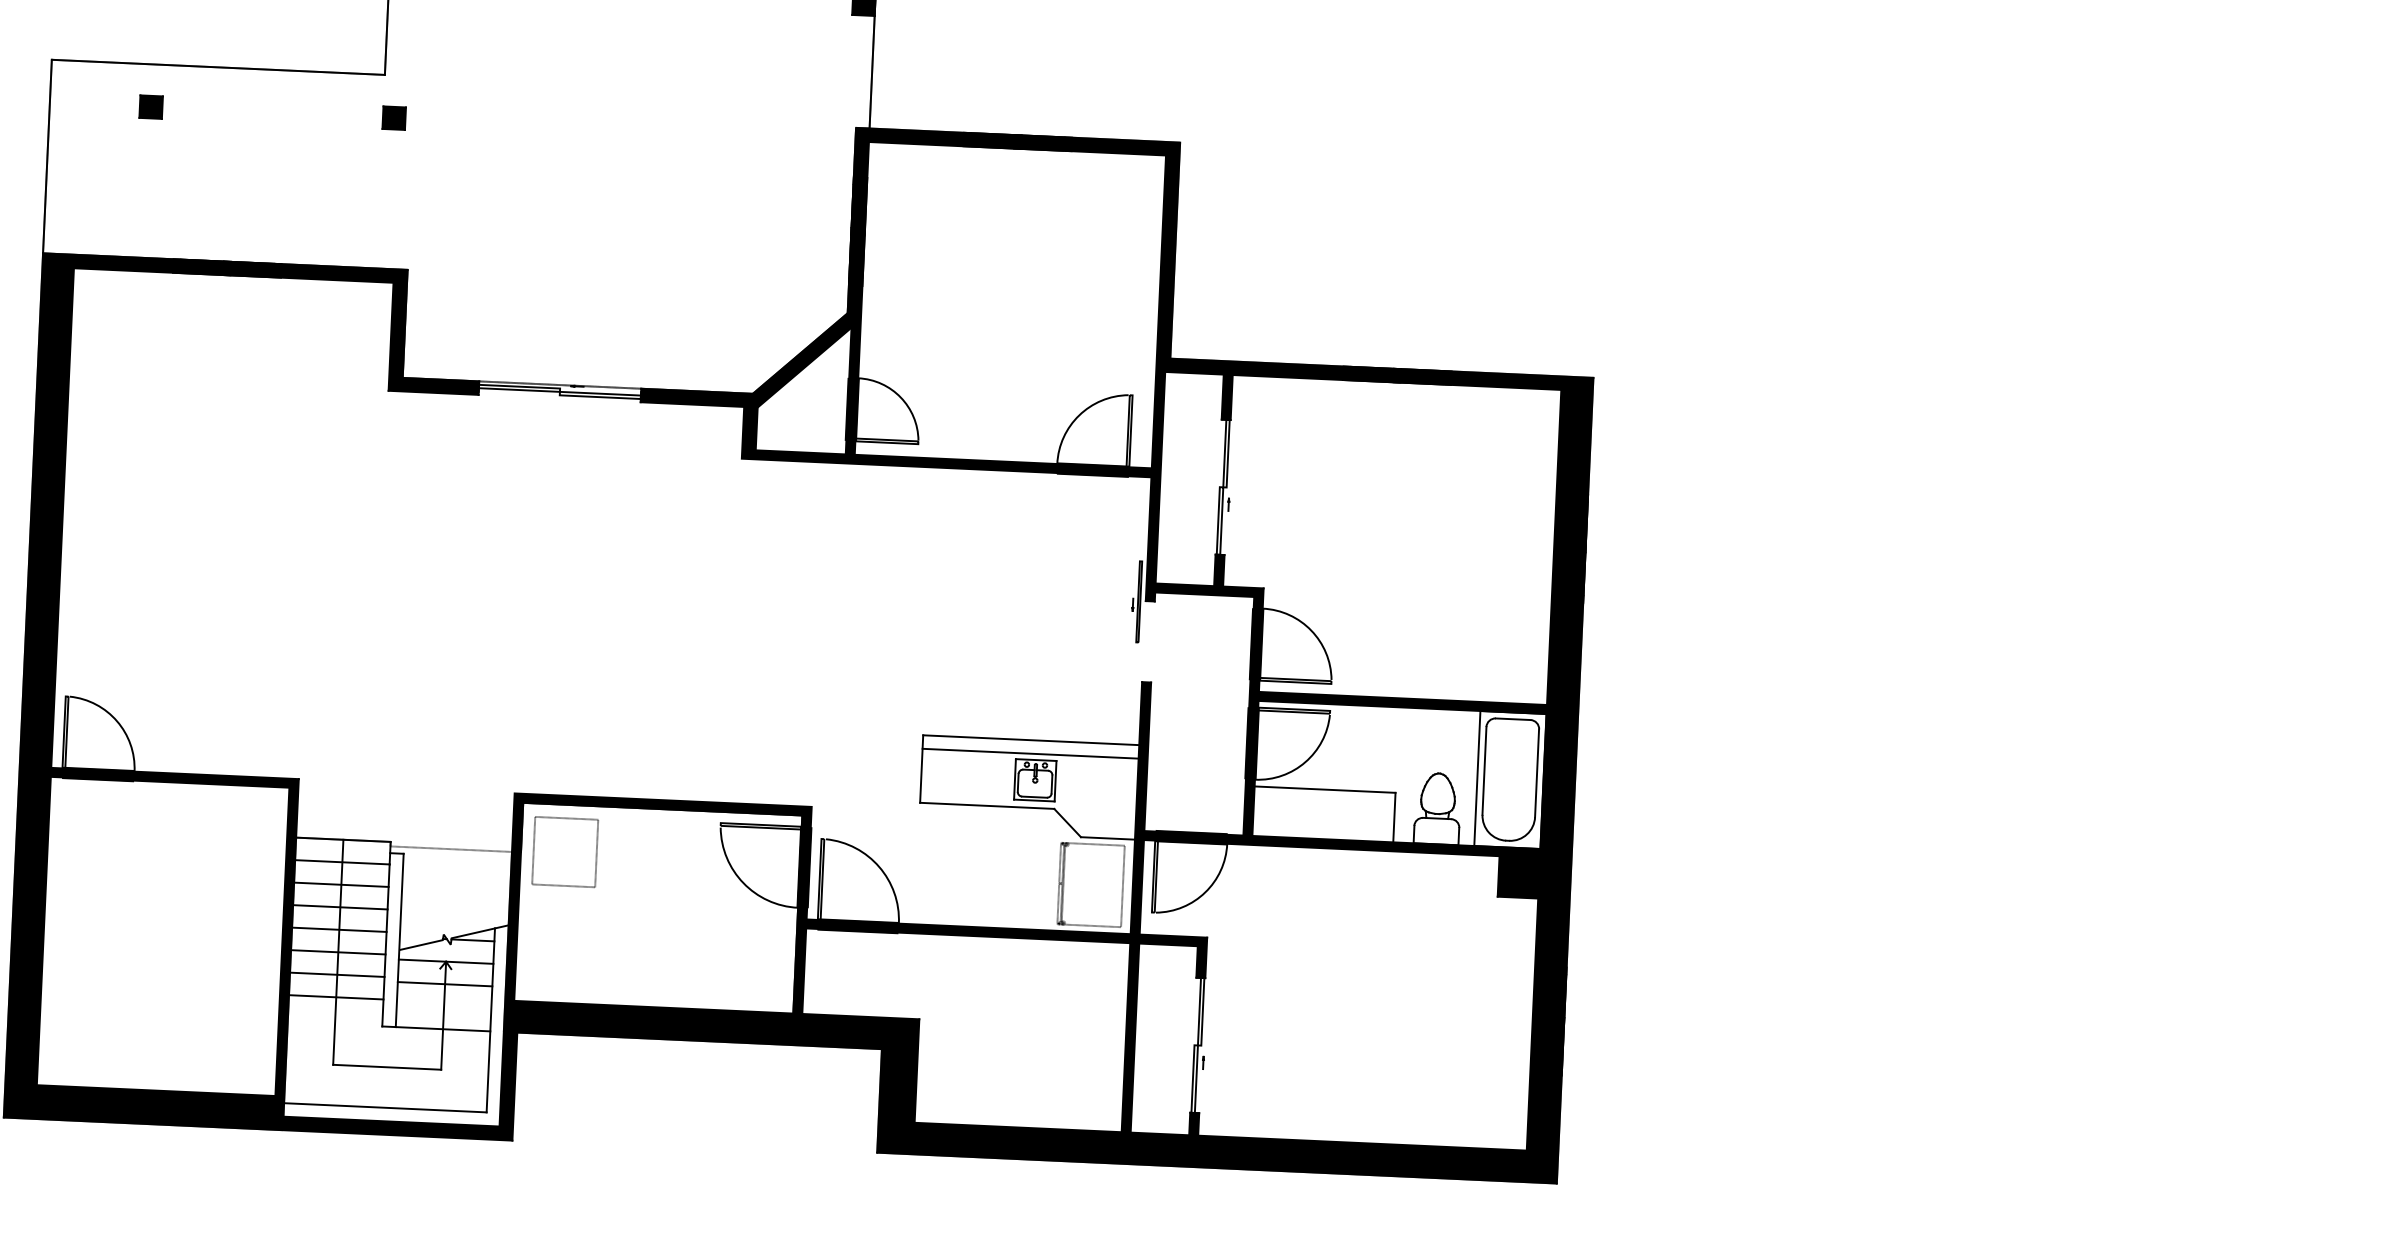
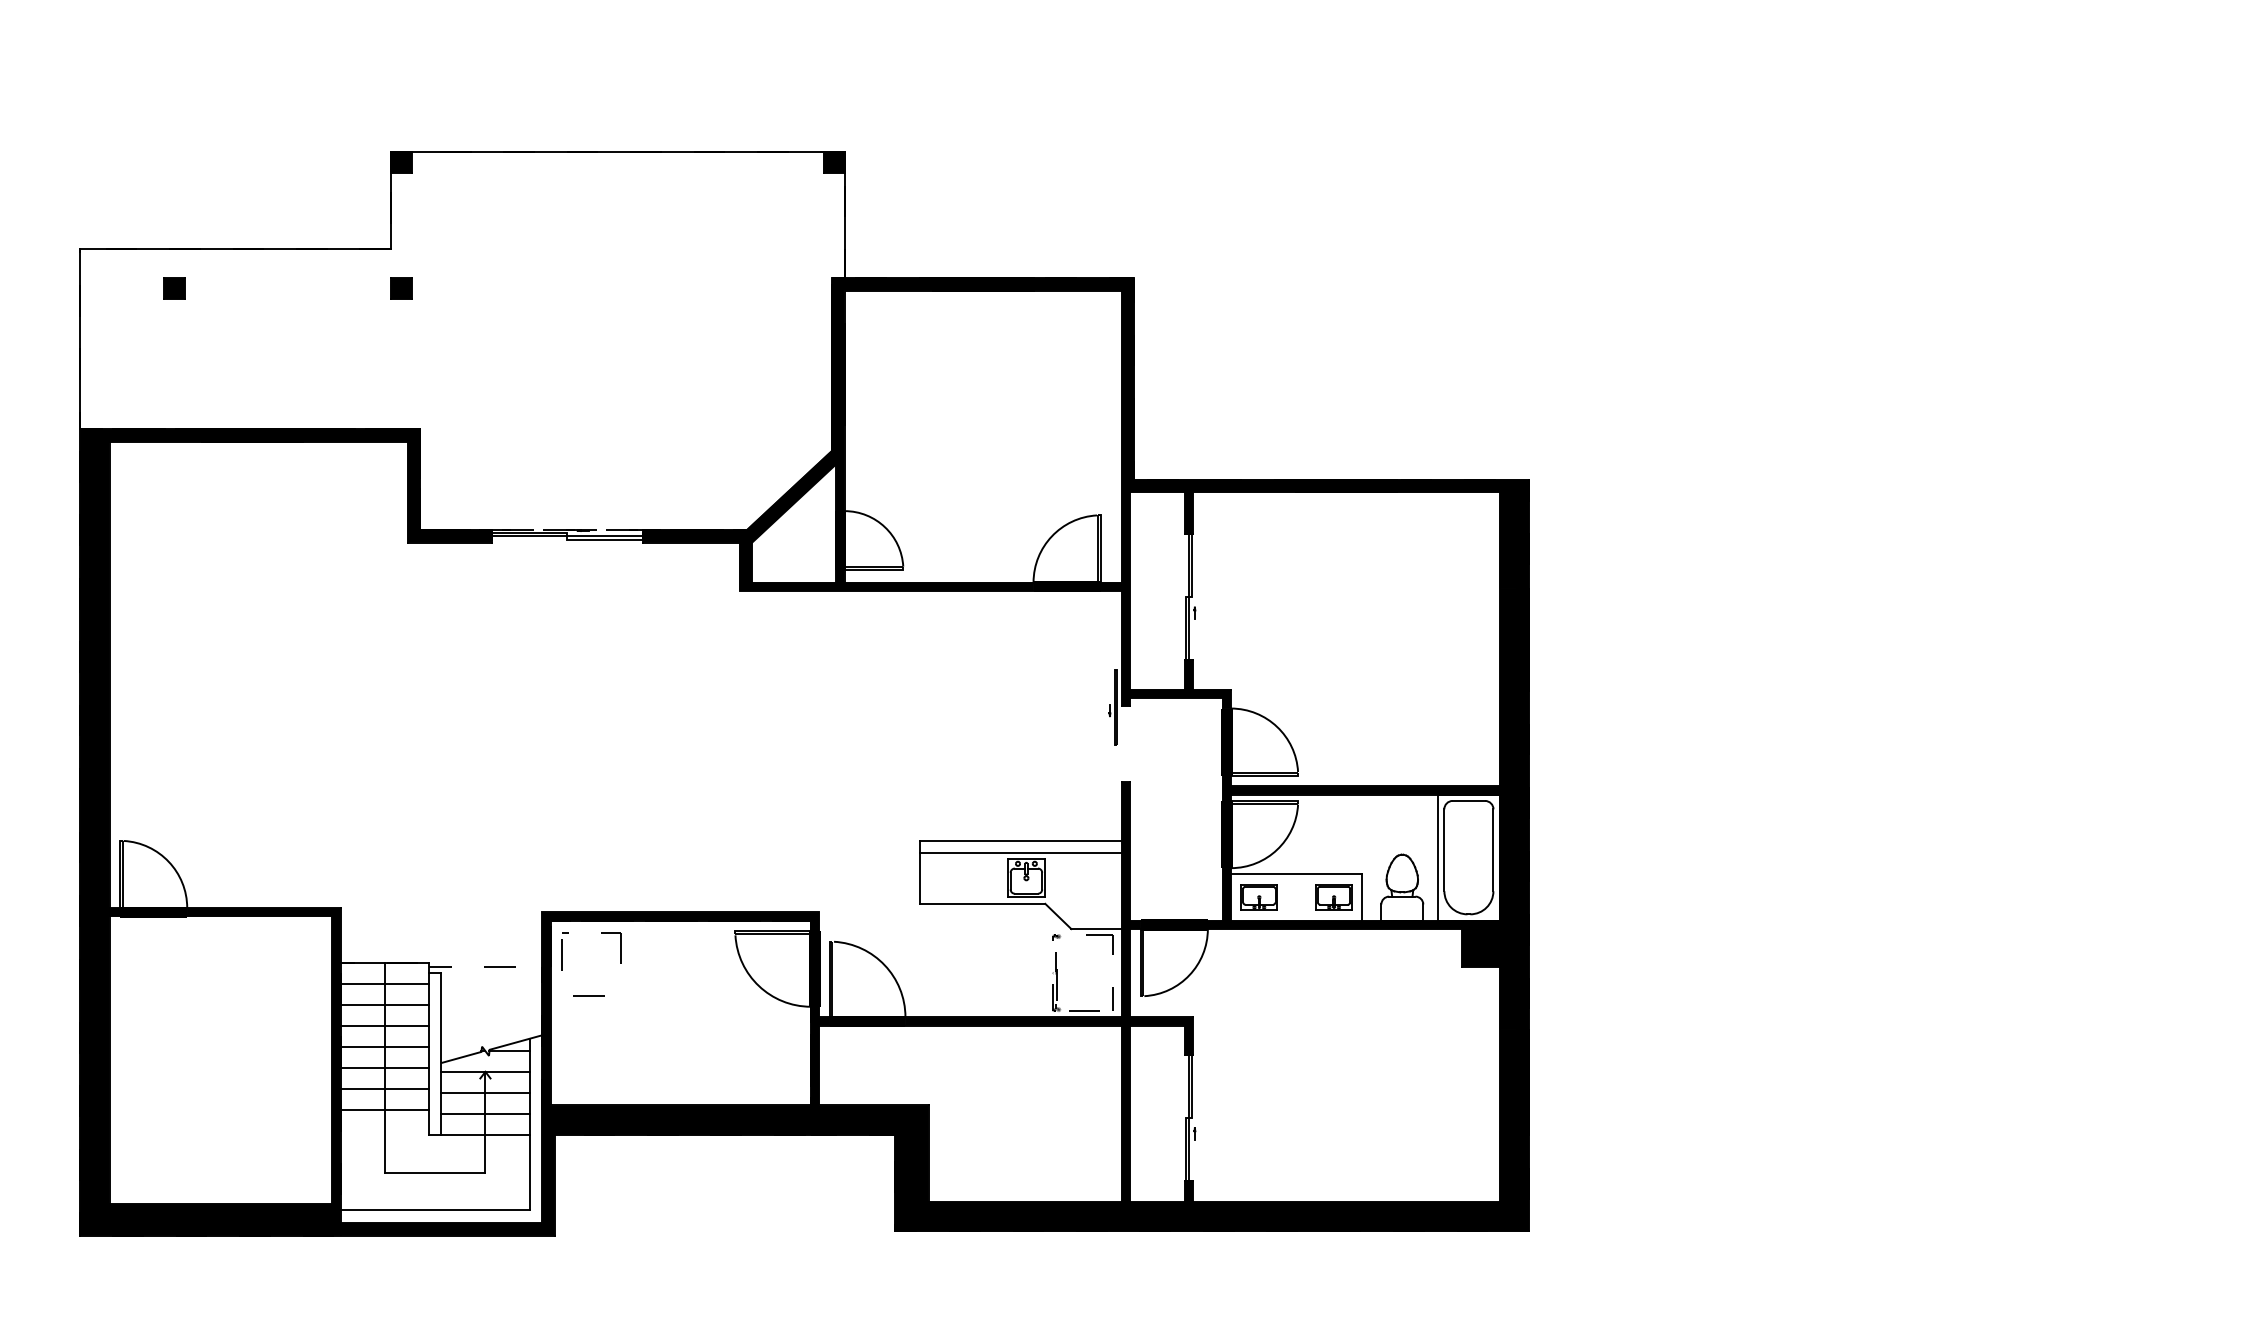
part: (1283, 812) -> (1258, 897), added
part: (1363, 816) -> (1333, 897), added
line: (444, 1006) -> (485, 1113), added

